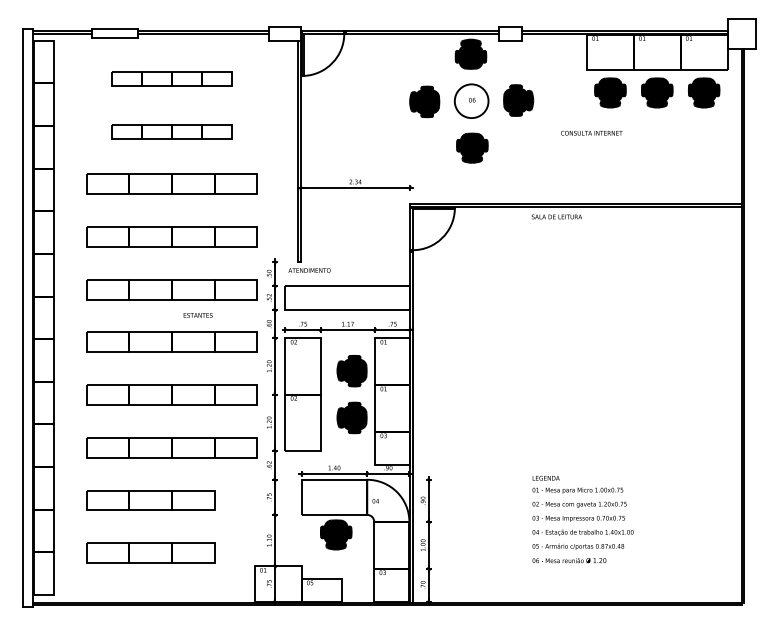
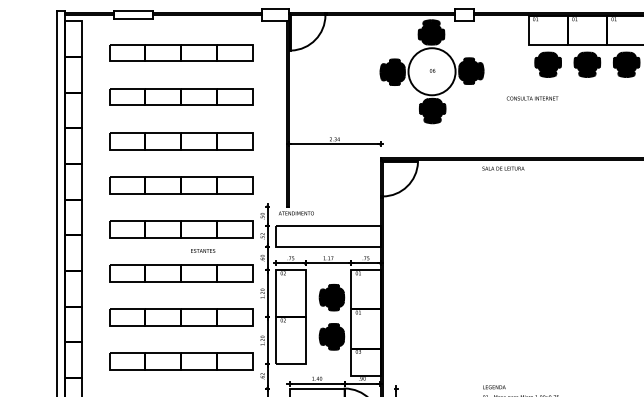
part: (171, 78) -> (180, 52), size x1.43
circle: (471, 101) -> (431, 71), size x1.67
part: (171, 131) -> (180, 97), size x1.43

